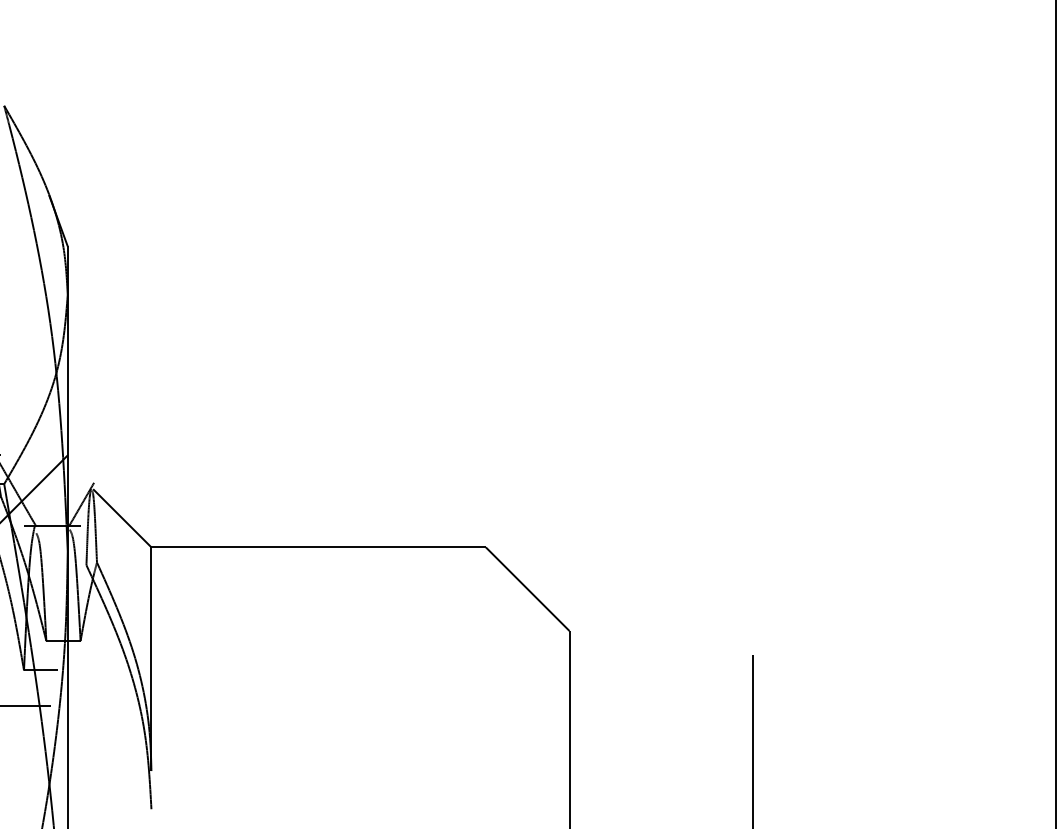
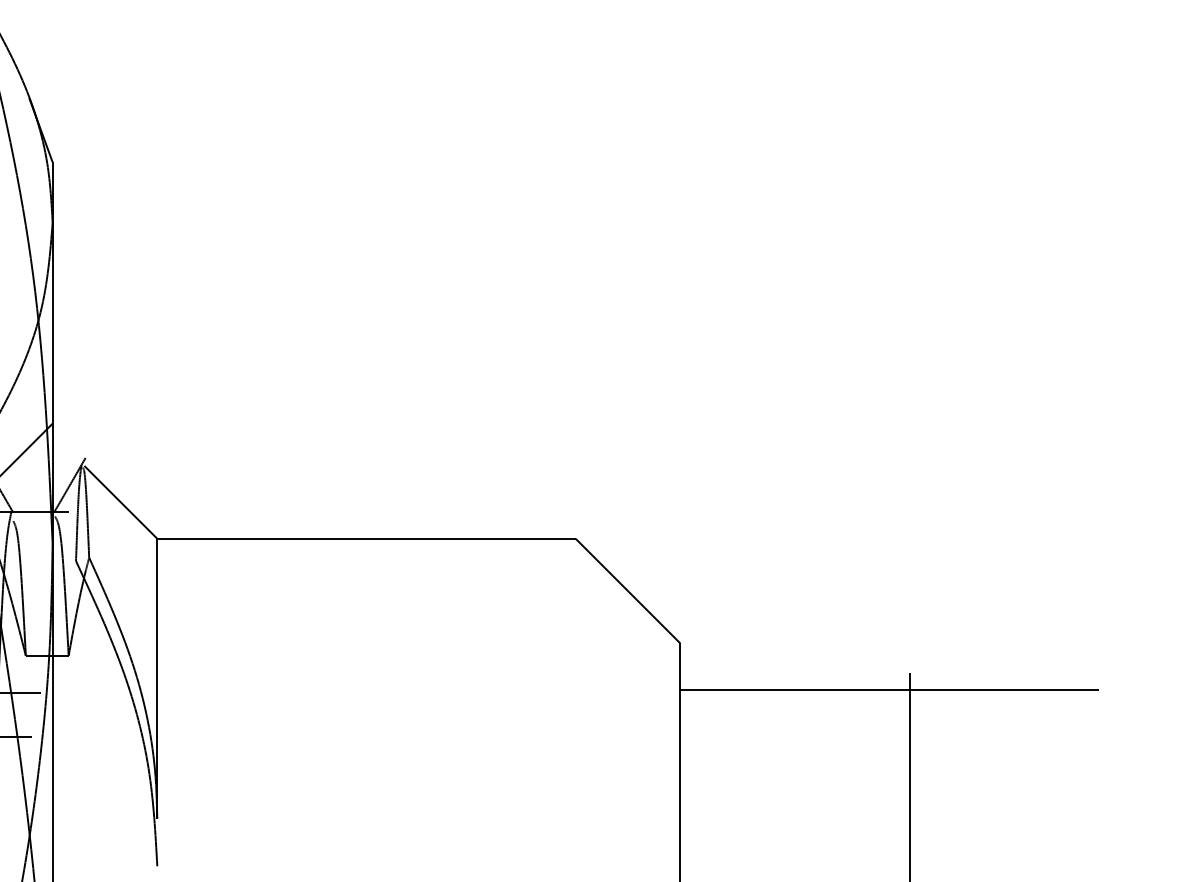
line: (736, 668) -> (889, 690), added

